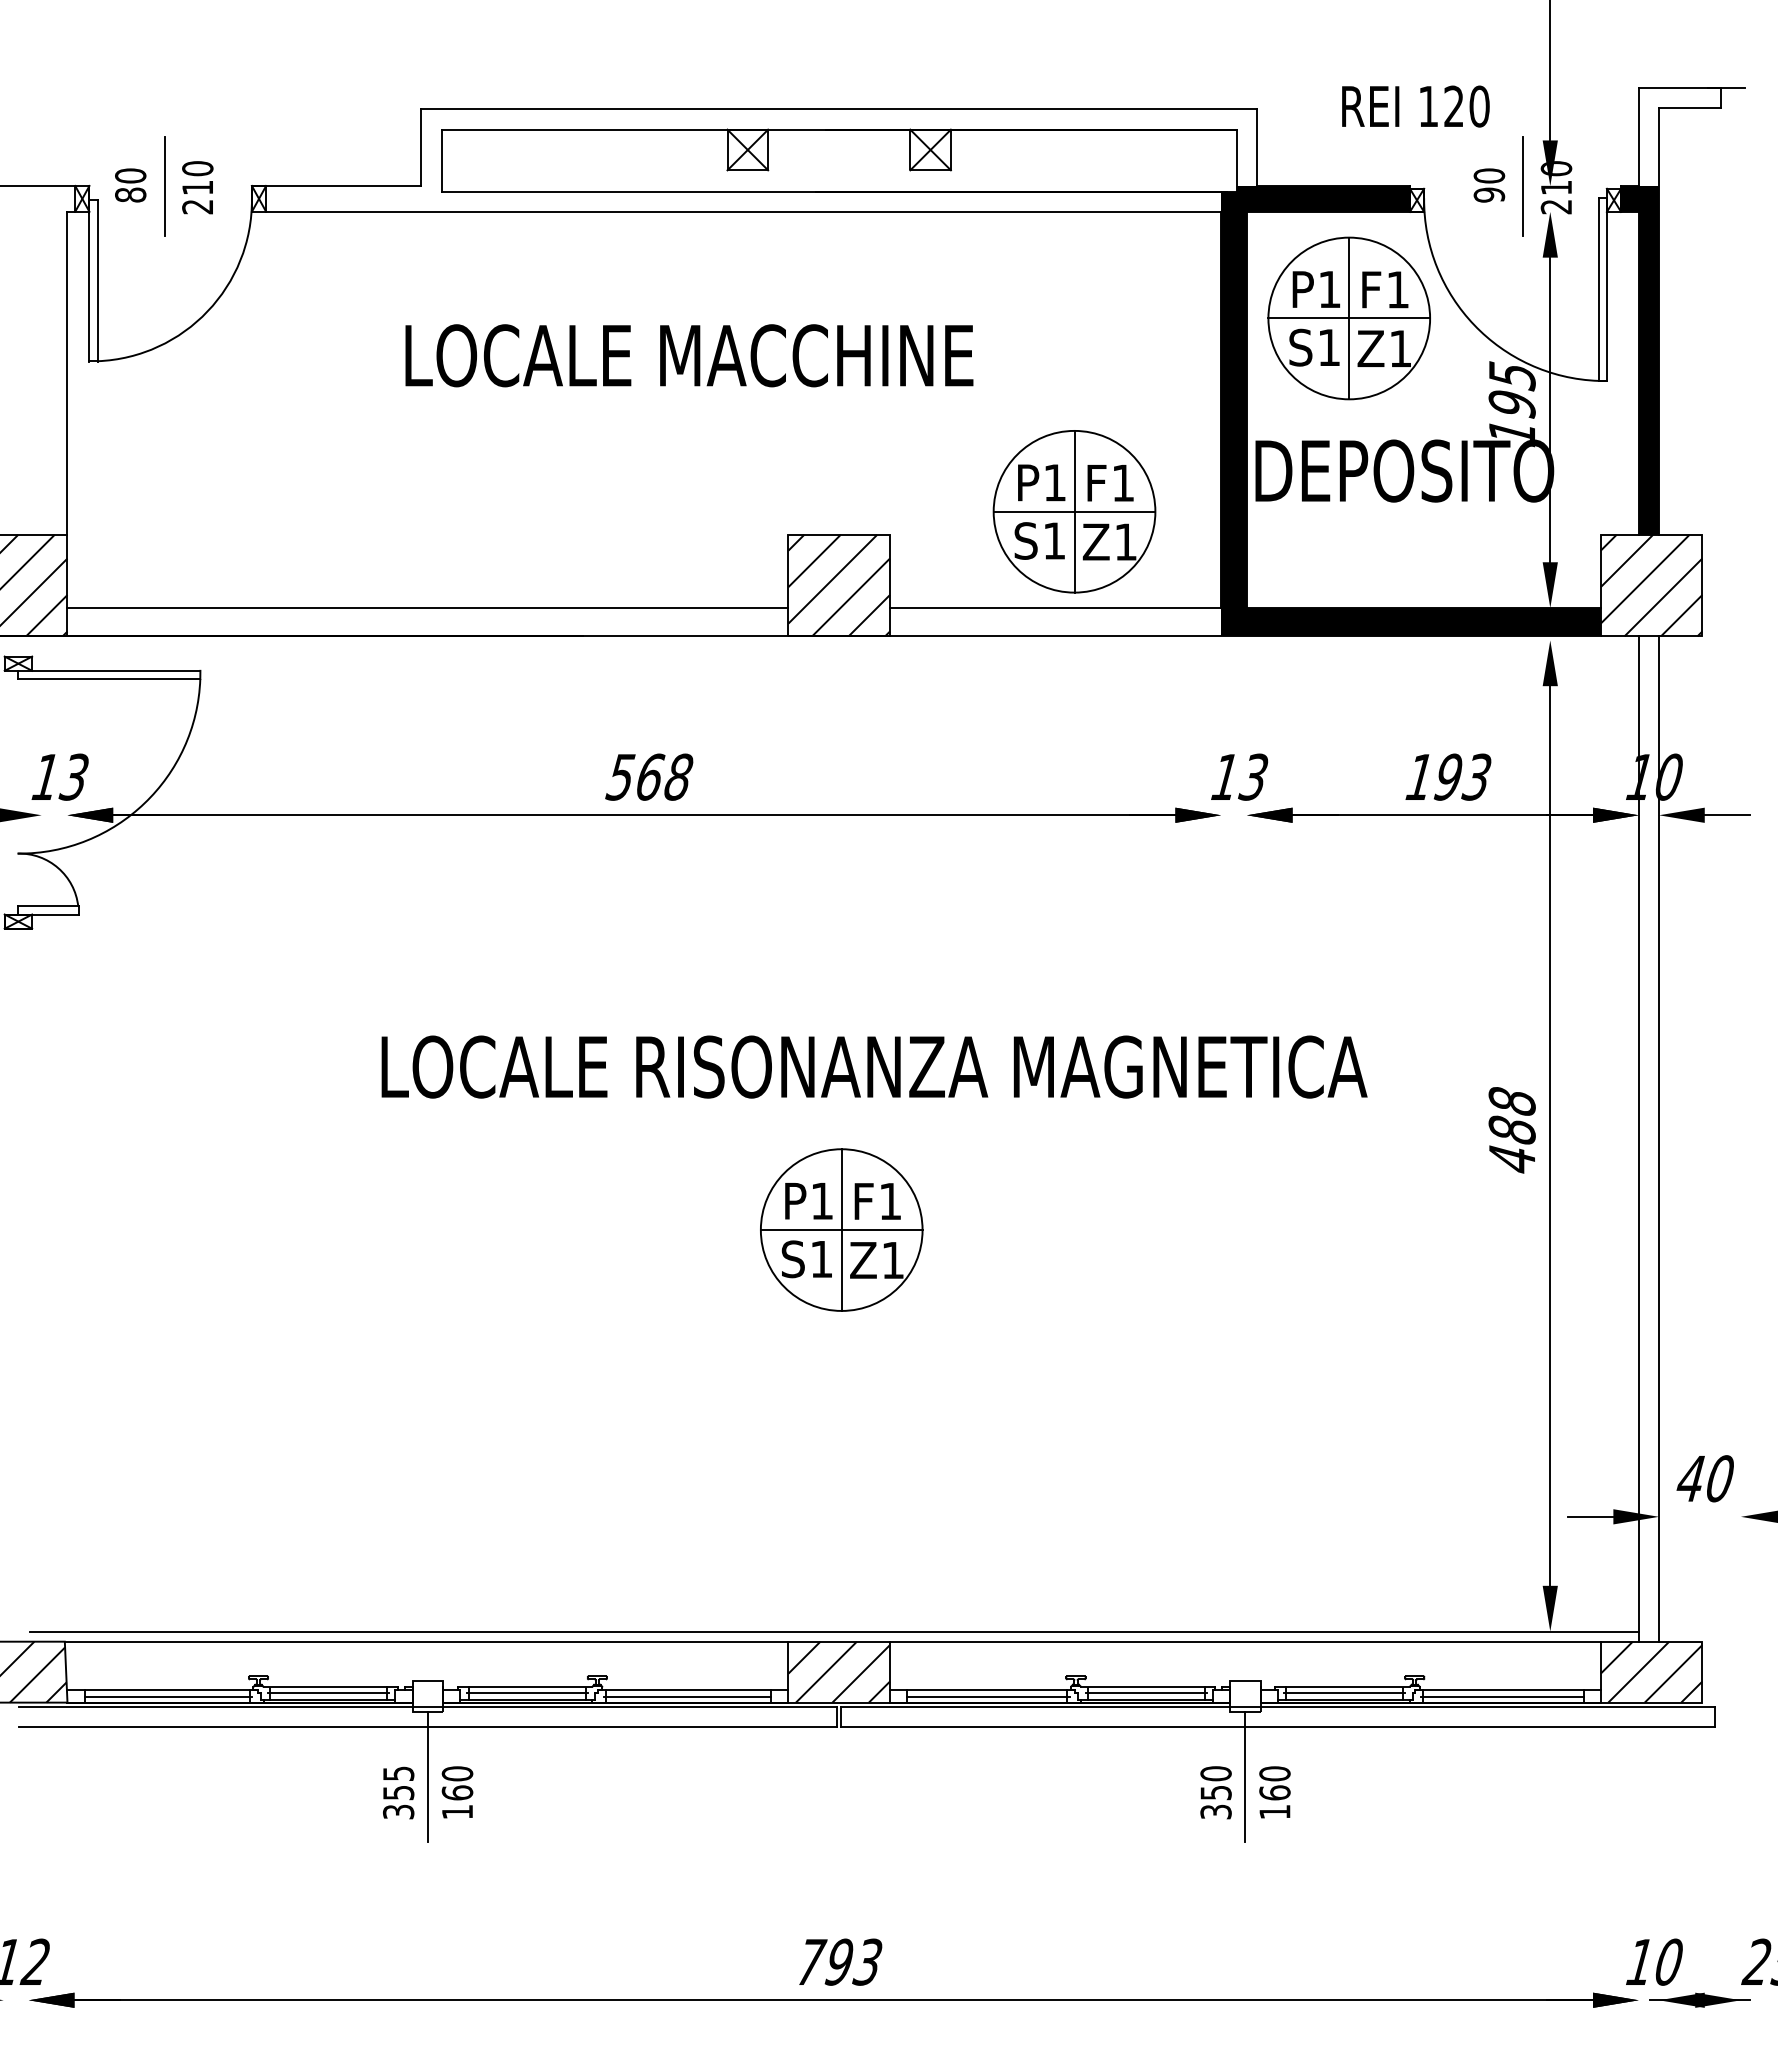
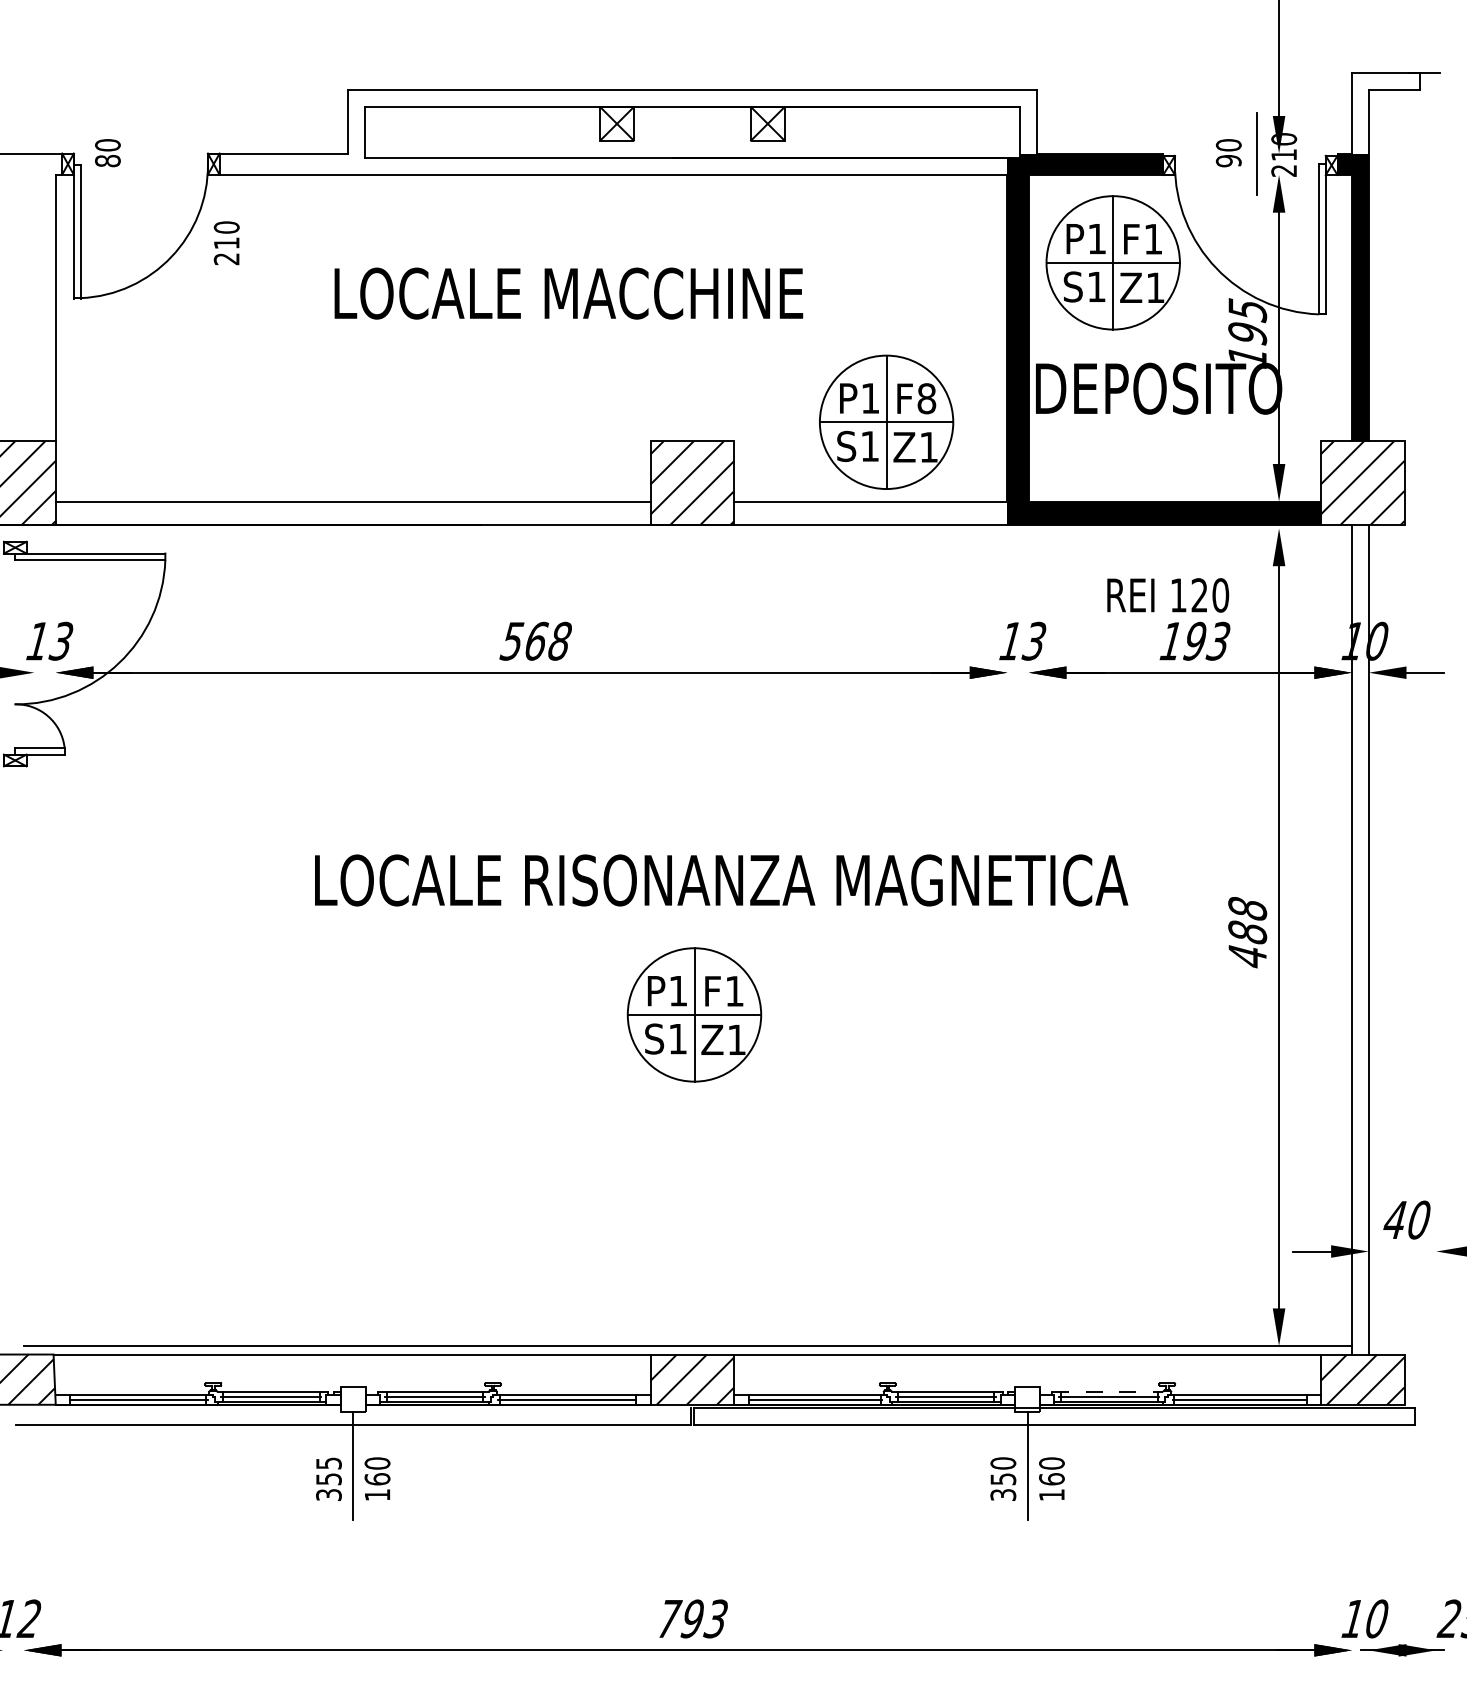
text: (1415, 106) -> (1167, 595), moved
line: (164, 186) -> (135, 153), removed
text: (197, 187) -> (226, 243), moved
text: (1123, 483) -> (926, 399), F1 -> F8
line: (1343, 1687) -> (1108, 1392), solid -> dashed
line: (427, 1706) -> (352, 1407), removed

